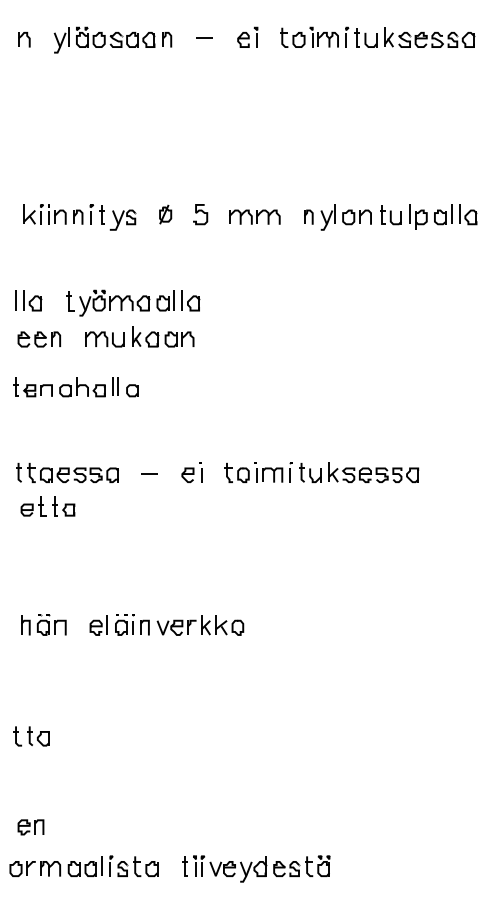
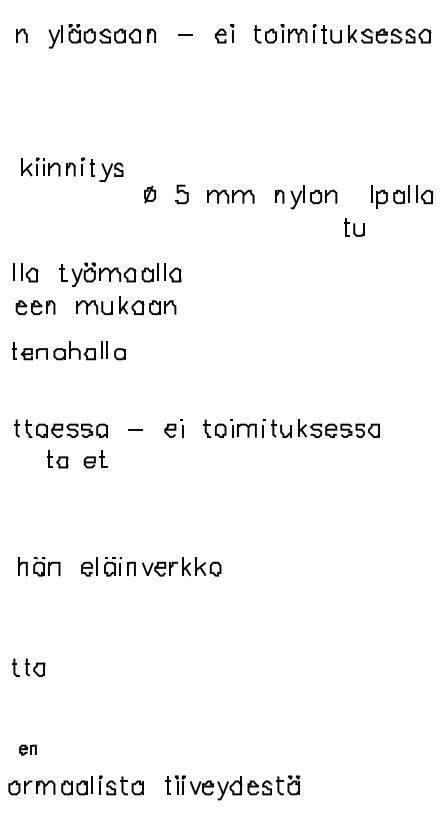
part: (390, 215) -> (353, 227), moved
part: (79, 217) -> (71, 169), moved
part: (33, 506) -> (95, 459), moved
part: (30, 827) -> (27, 750), size x0.7

